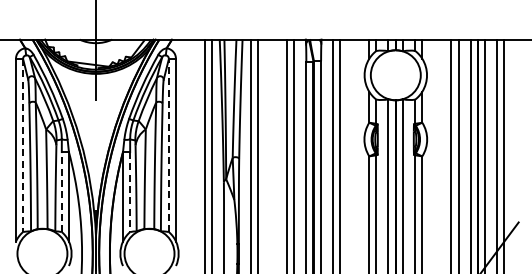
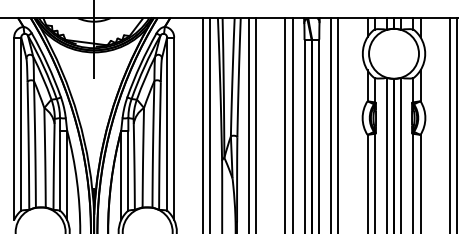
line: (23, 145) -> (21, 124), dashed -> solid
line: (168, 145) -> (166, 124), dashed -> solid
line: (61, 191) -> (59, 170), dashed -> solid
line: (130, 192) -> (128, 171), dashed -> solid

